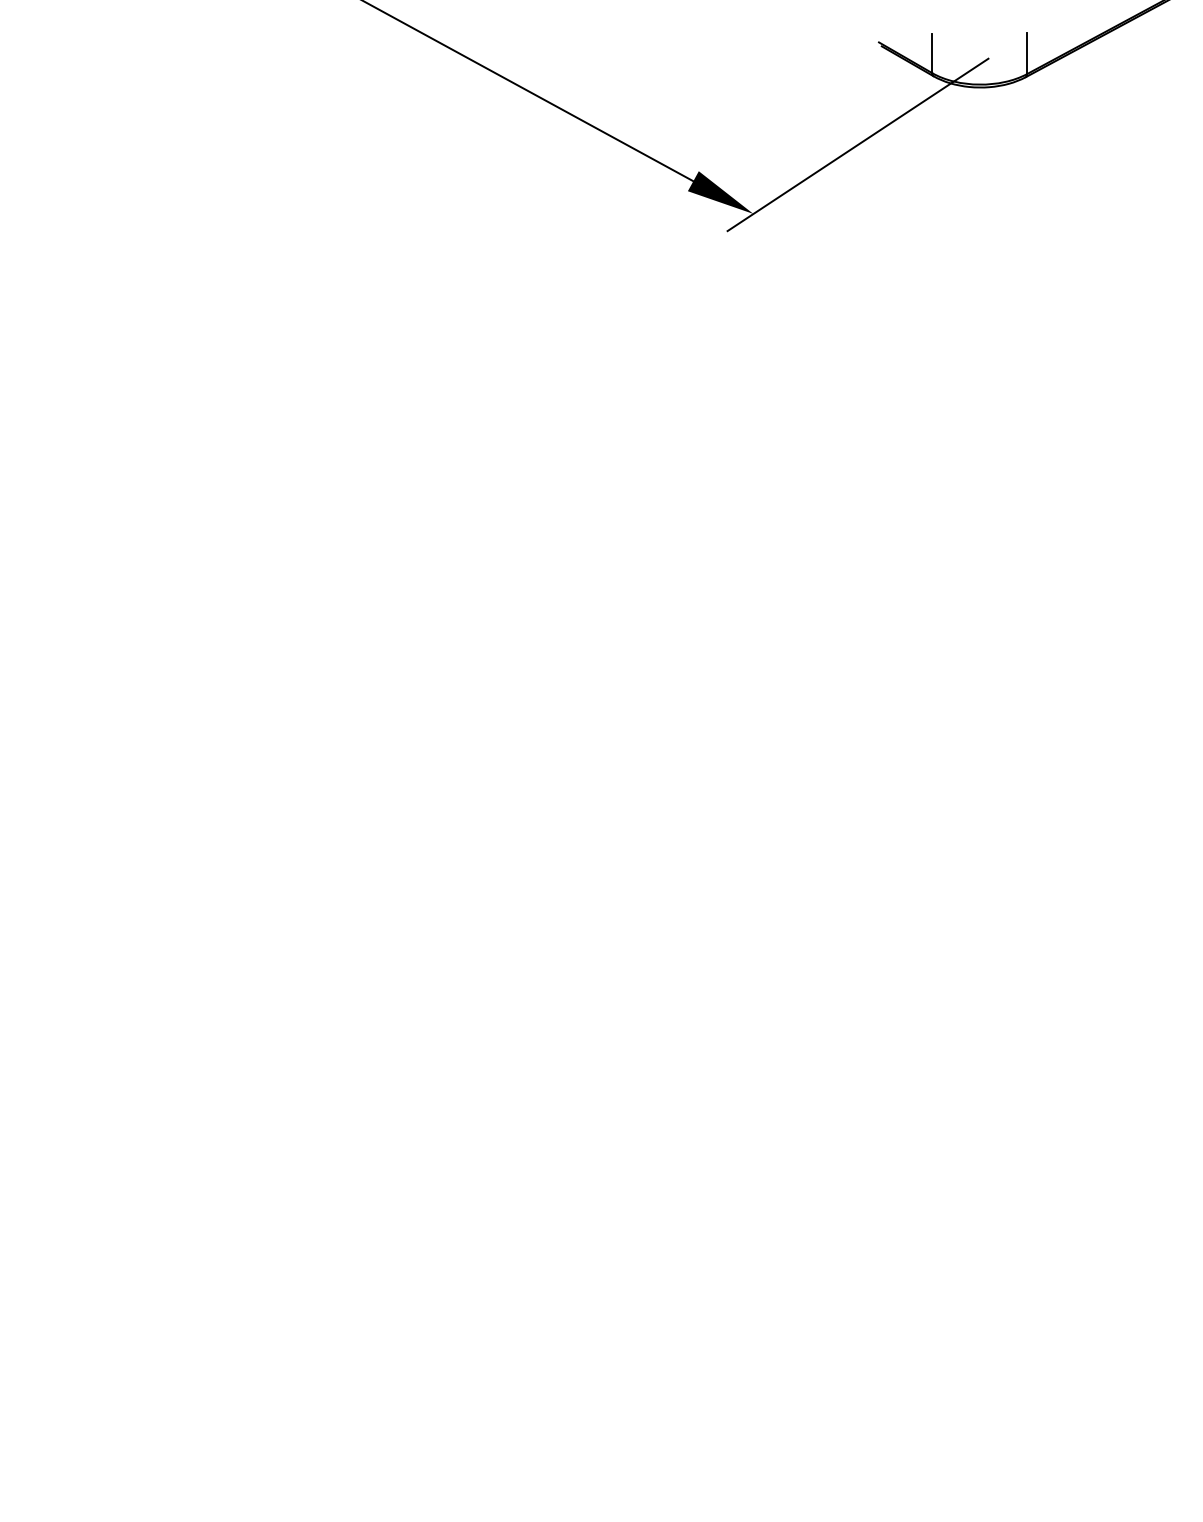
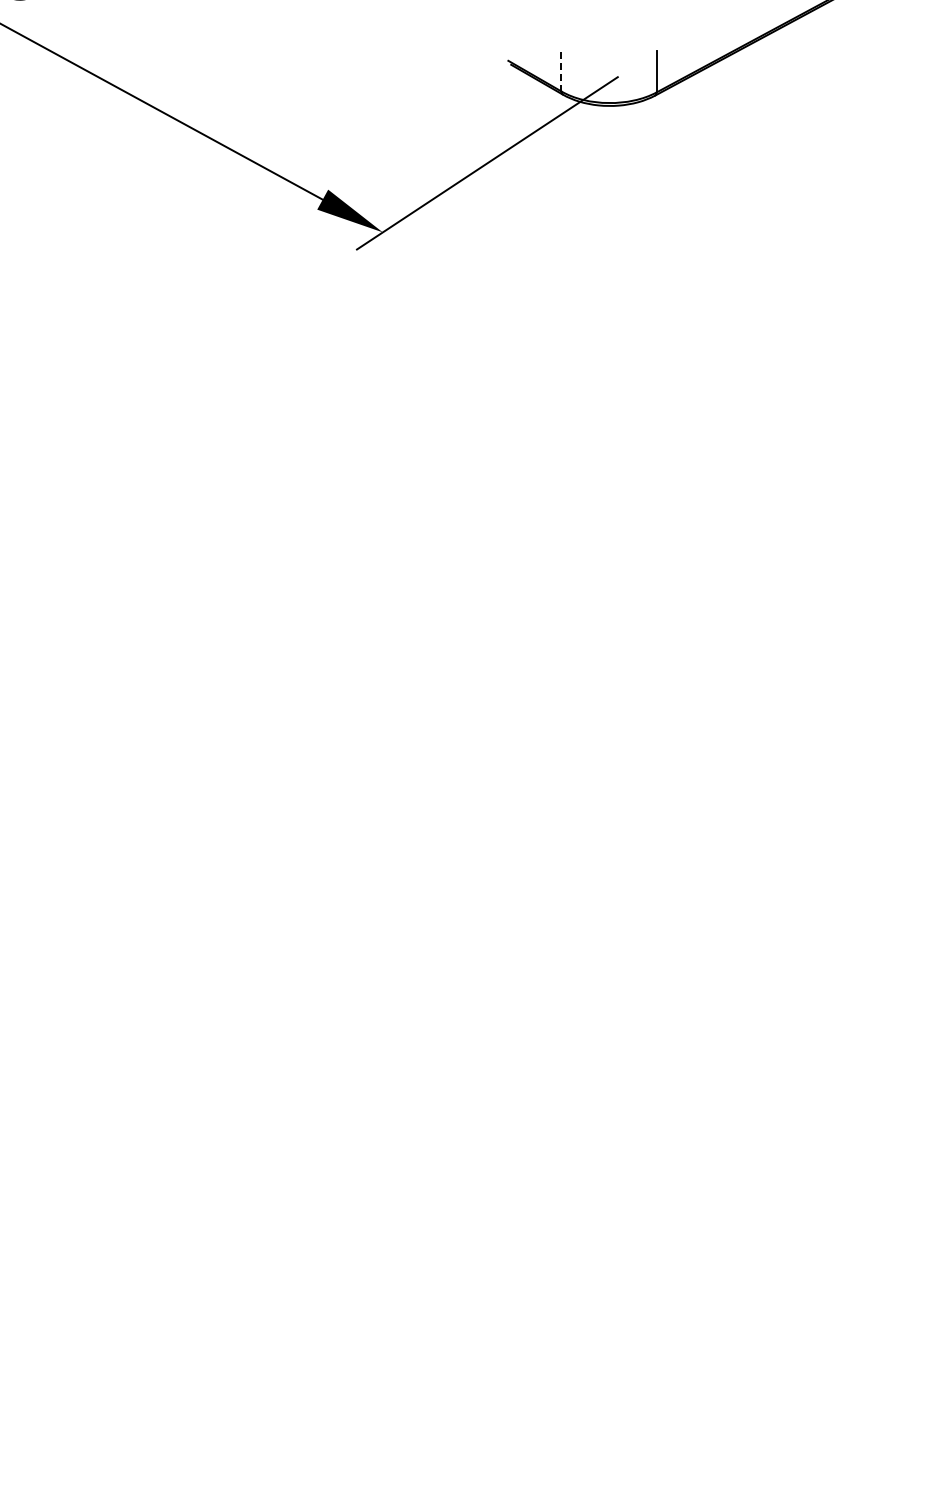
line: (932, 53) -> (561, 71), solid -> dashed

